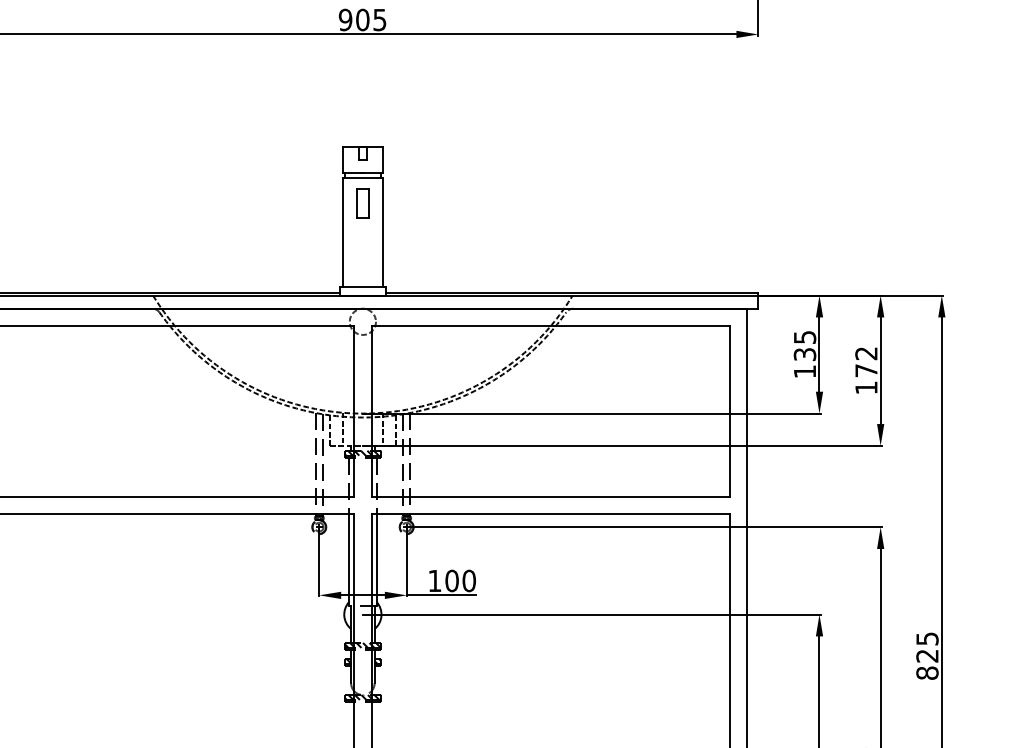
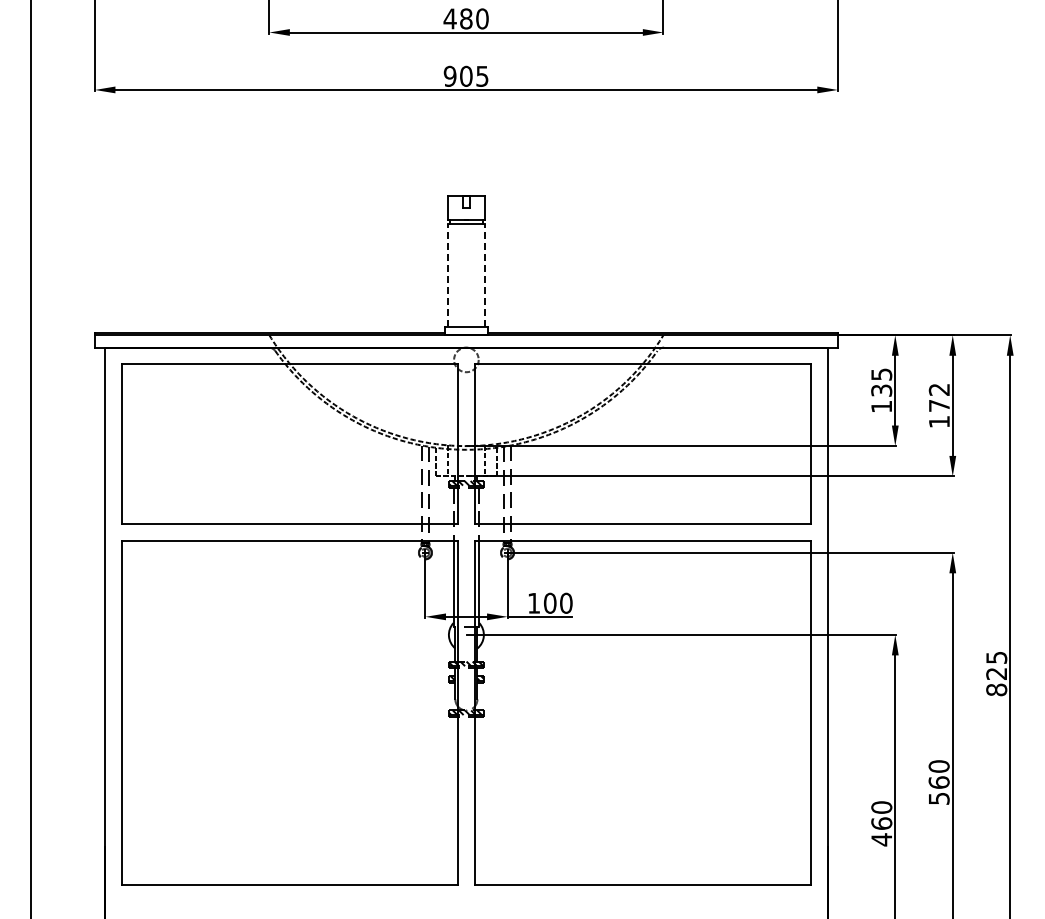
part: (362, 203) -> (466, 248), removed
line: (342, 231) -> (447, 275), solid -> dashed
line: (382, 231) -> (484, 275), solid -> dashed

